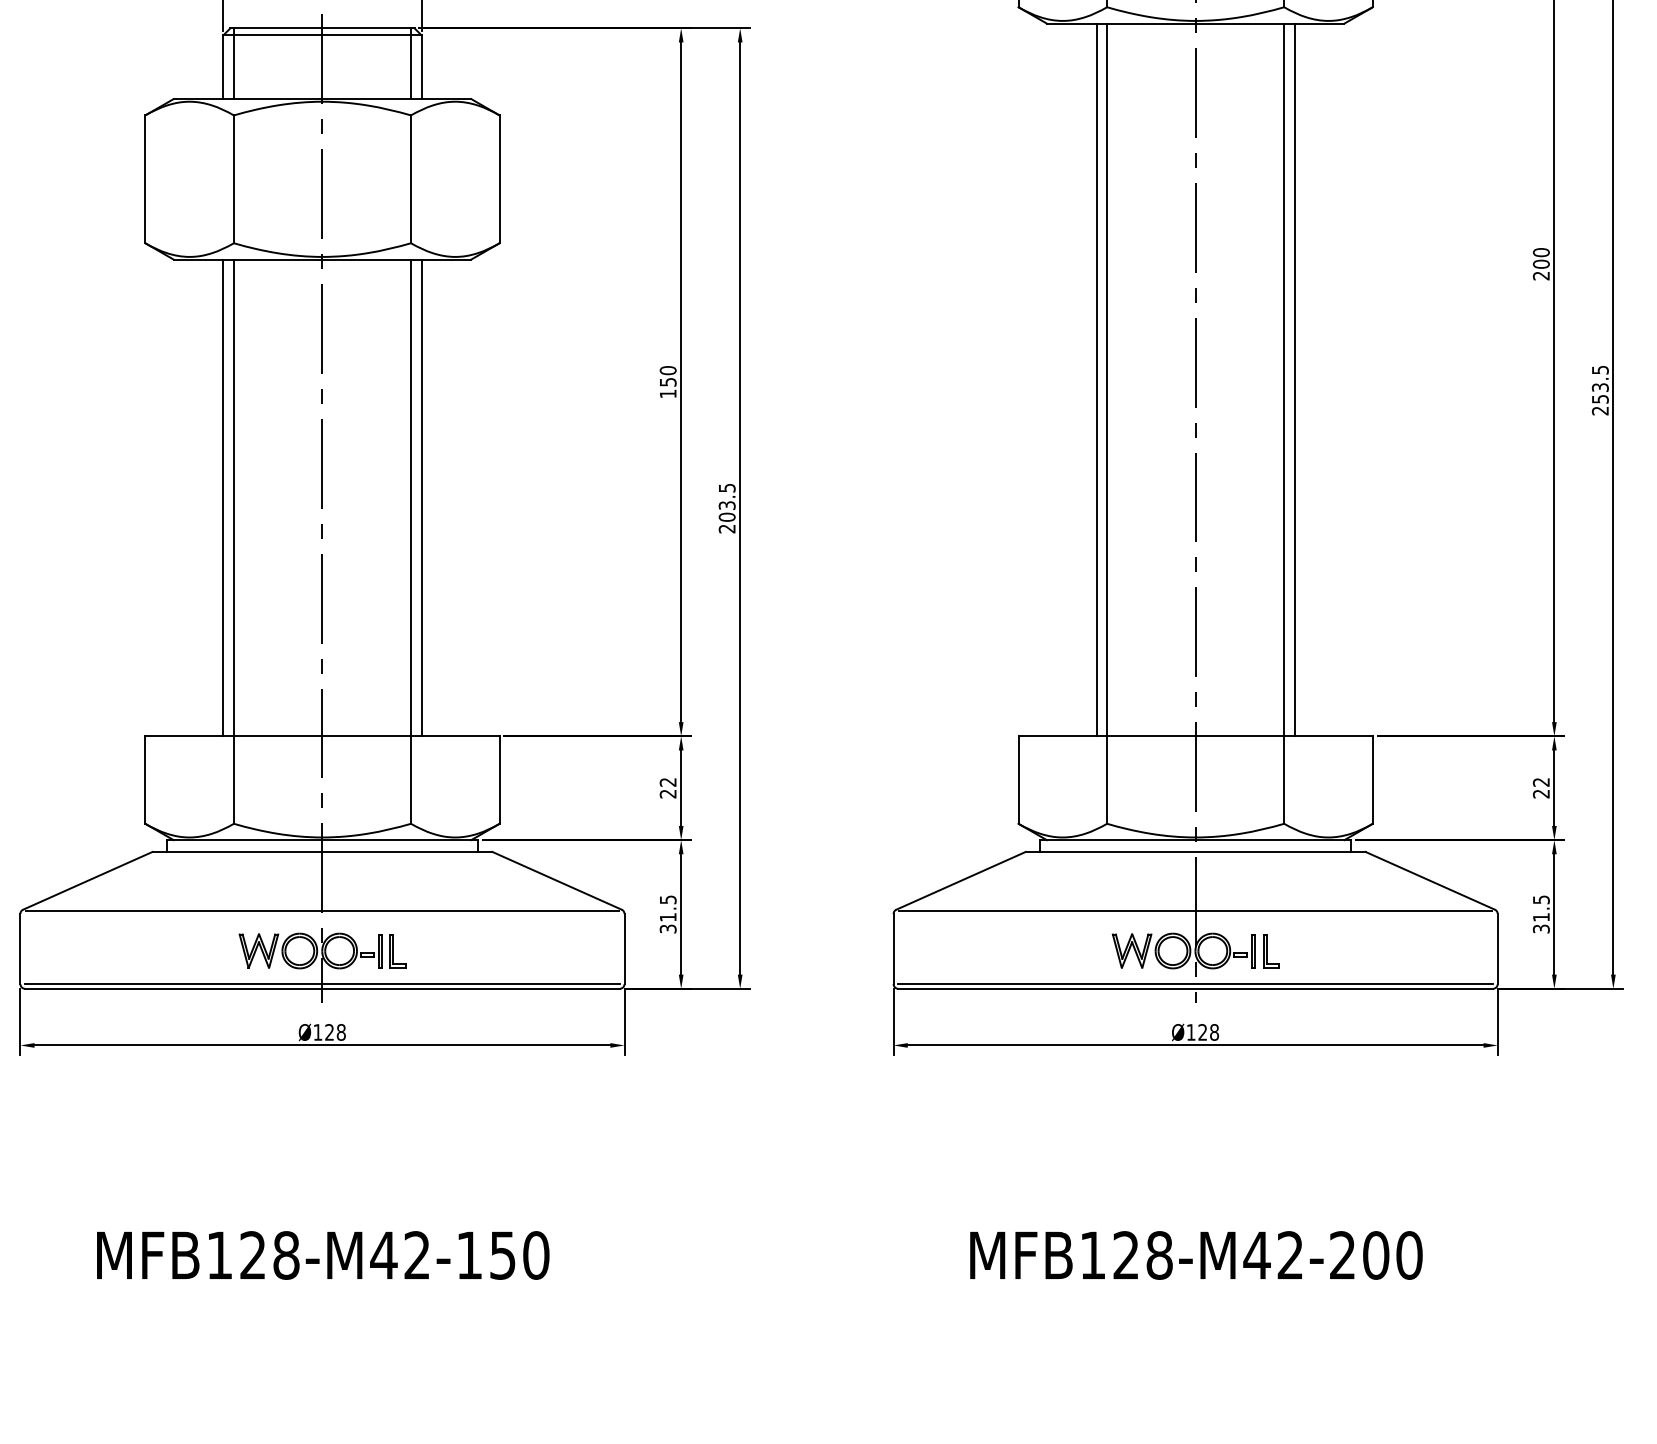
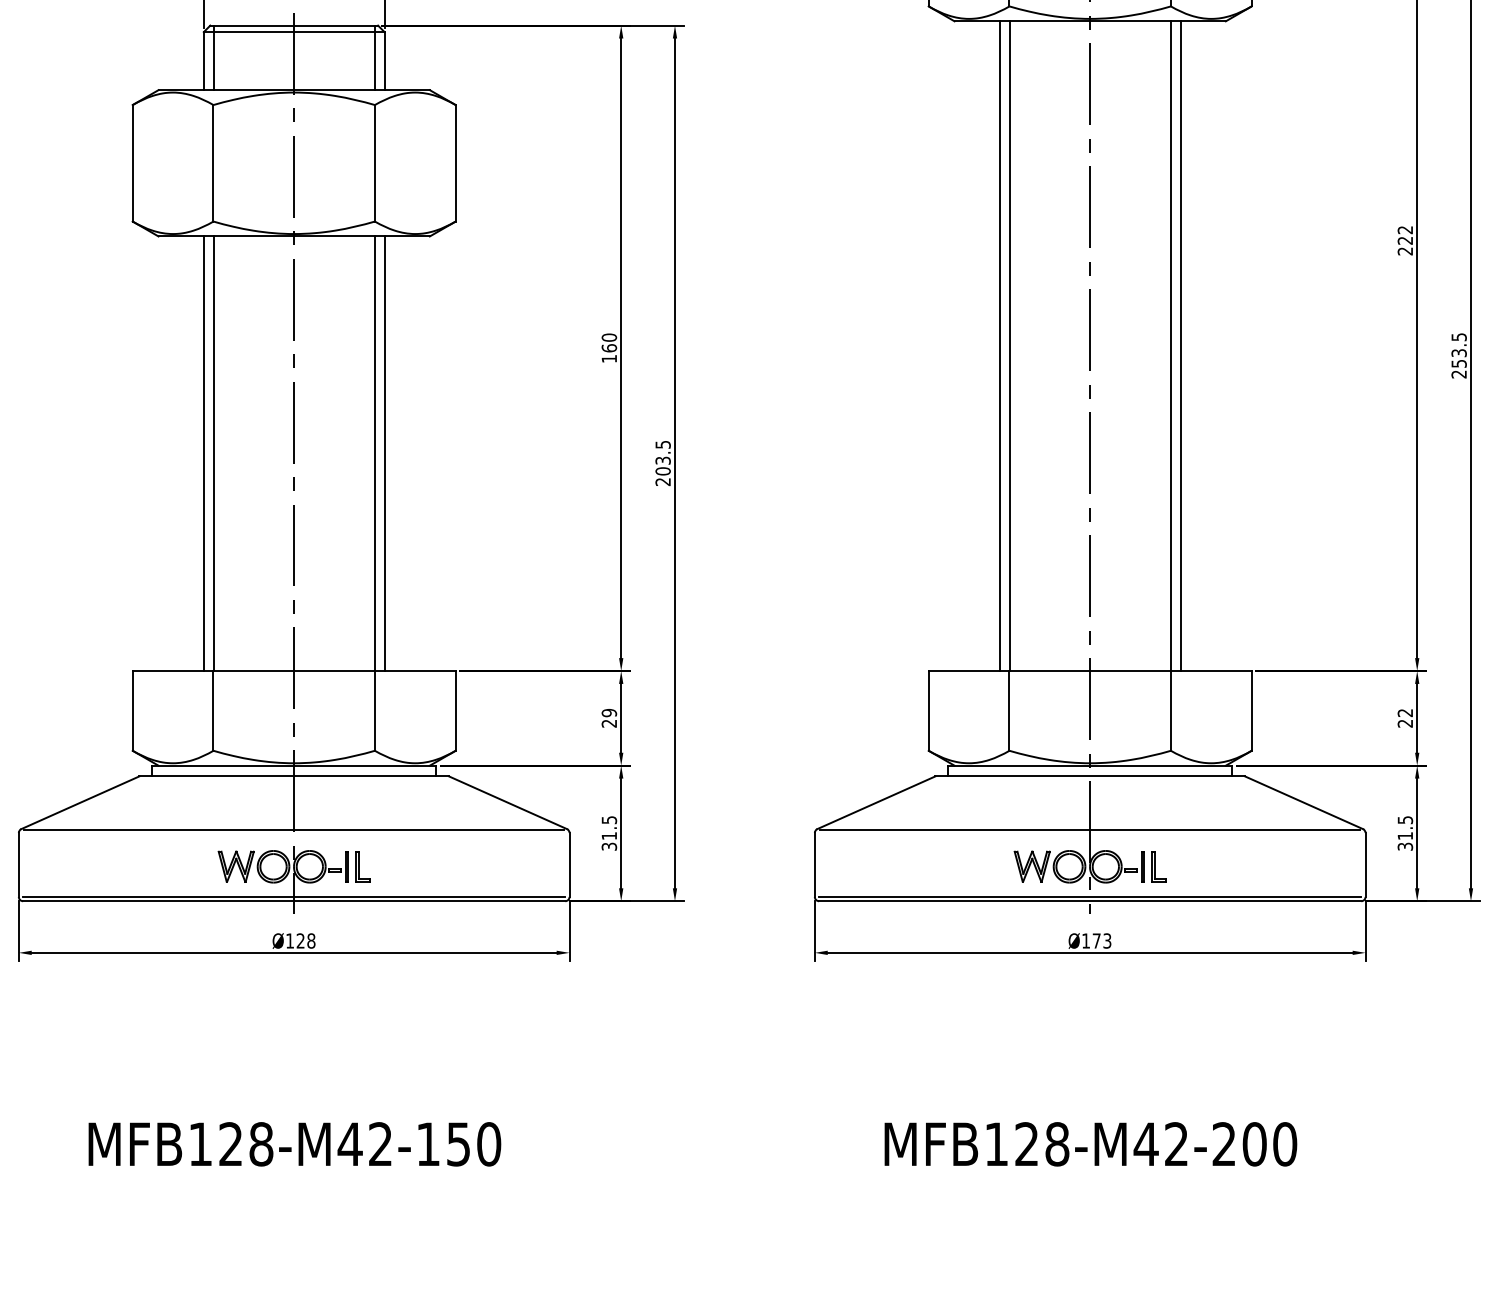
text: (1541, 258) -> (1405, 235), 200 -> 222
text: (667, 381) -> (608, 347), 150 -> 160
text: (667, 781) -> (608, 712), 22 -> 29
text: (1208, 1032) -> (1101, 941), Ø128 -> Ø173

